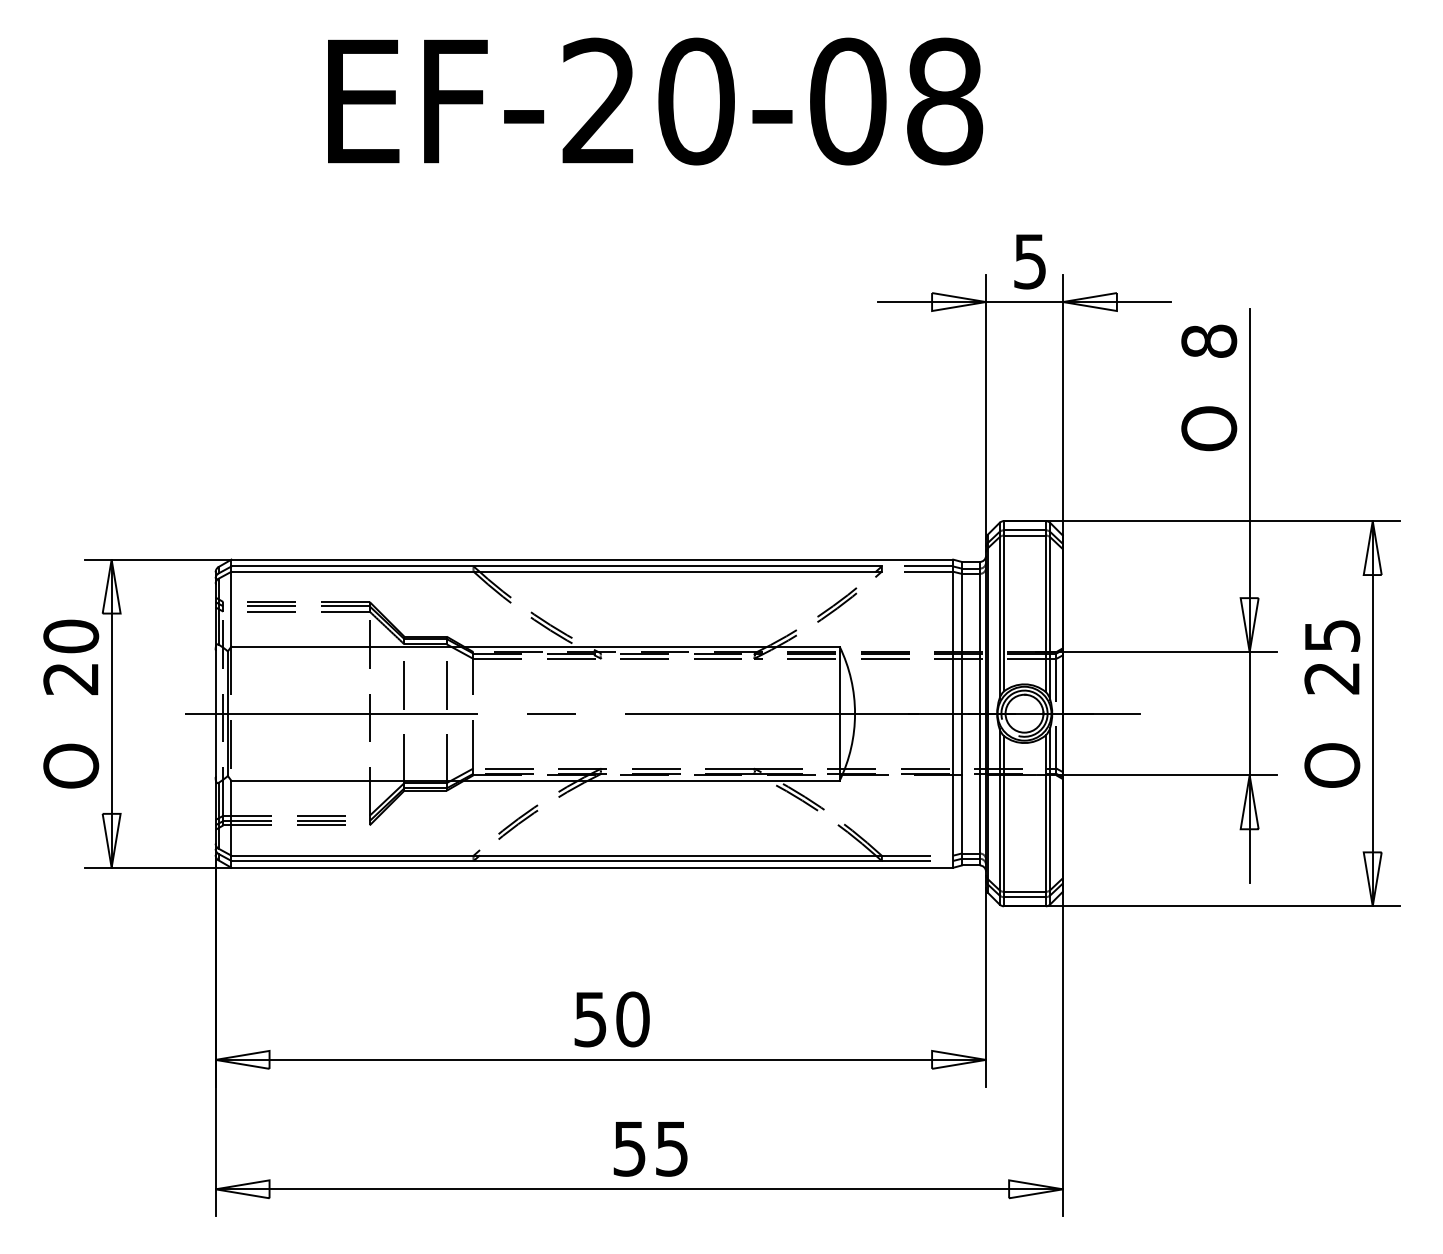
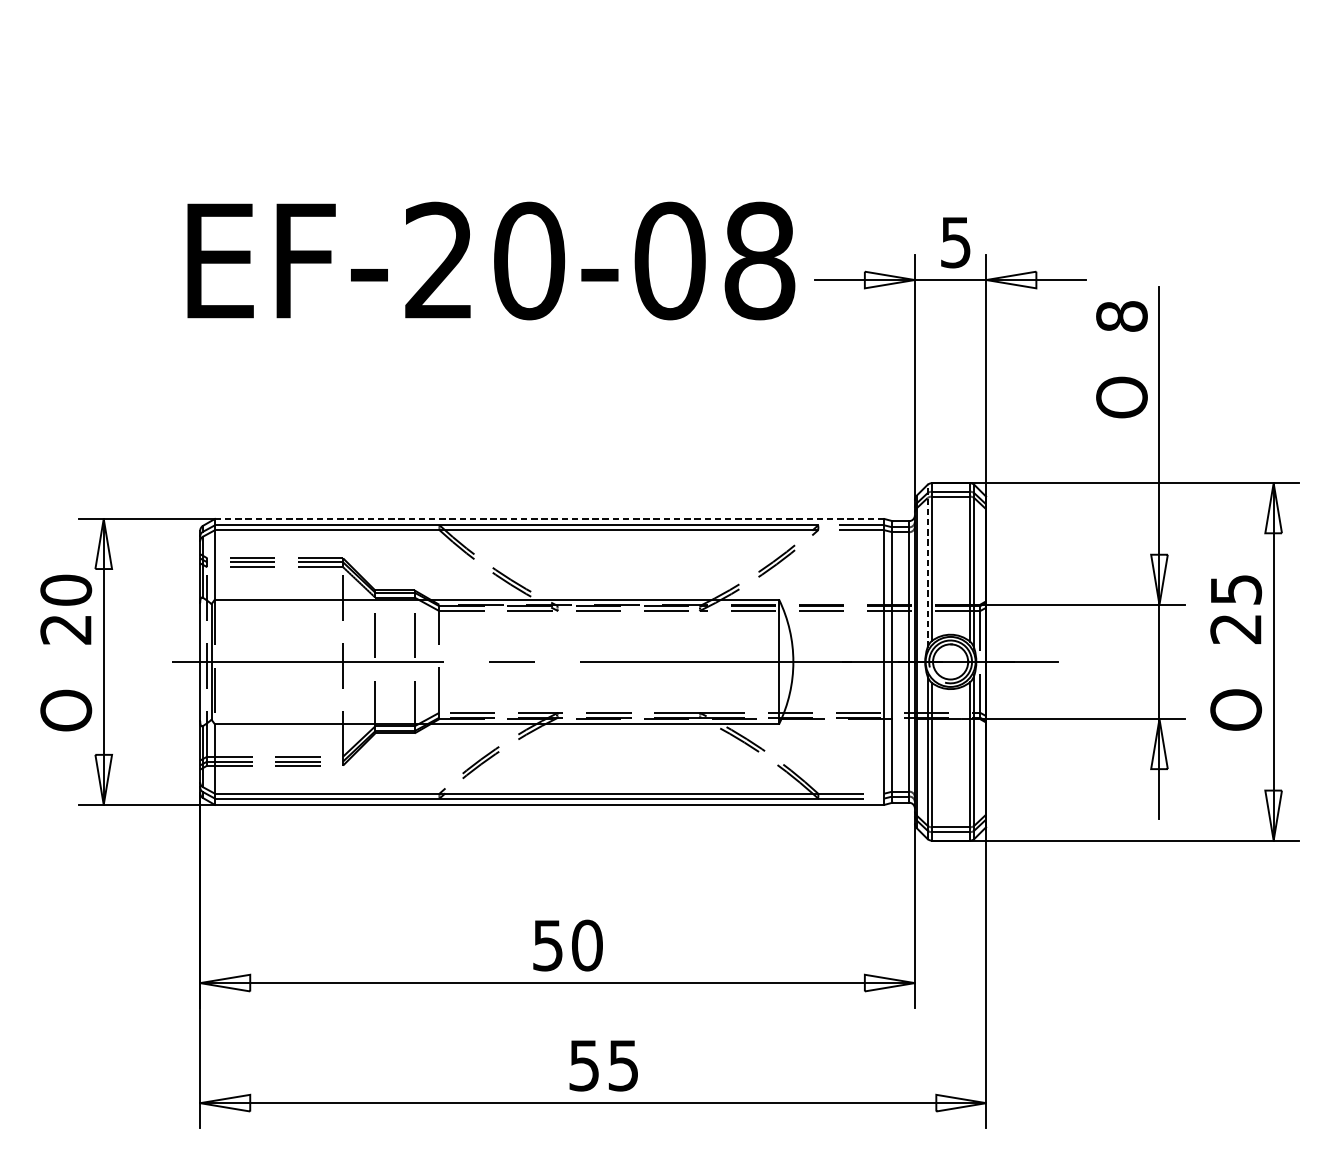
text: (655, 101) -> (491, 260), moved
line: (592, 559) -> (549, 518), solid -> dashed
line: (999, 610) -> (927, 566), solid -> dashed

